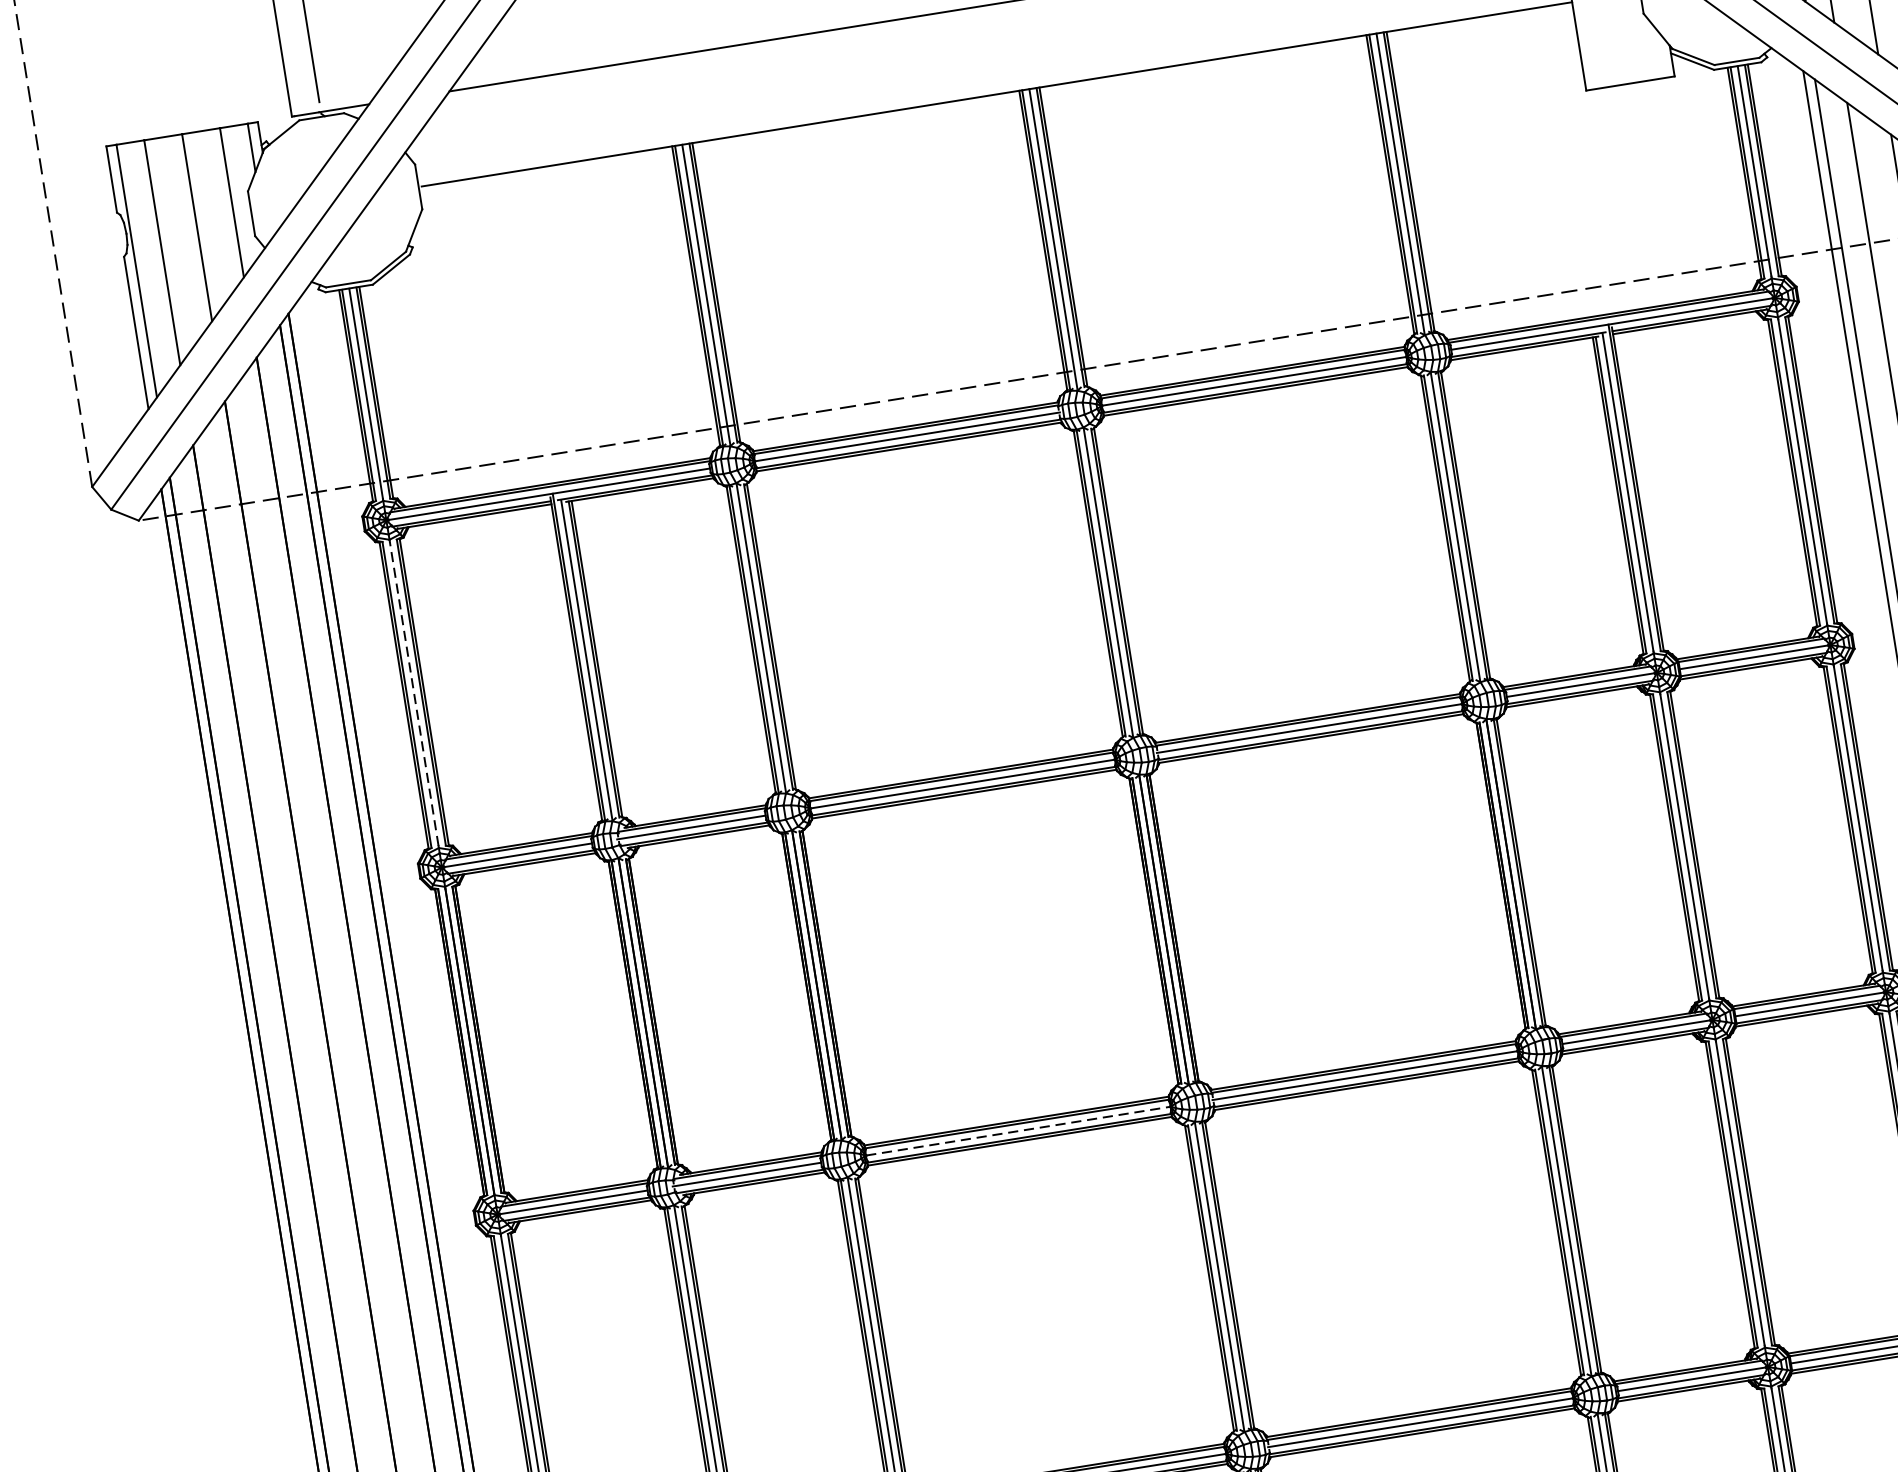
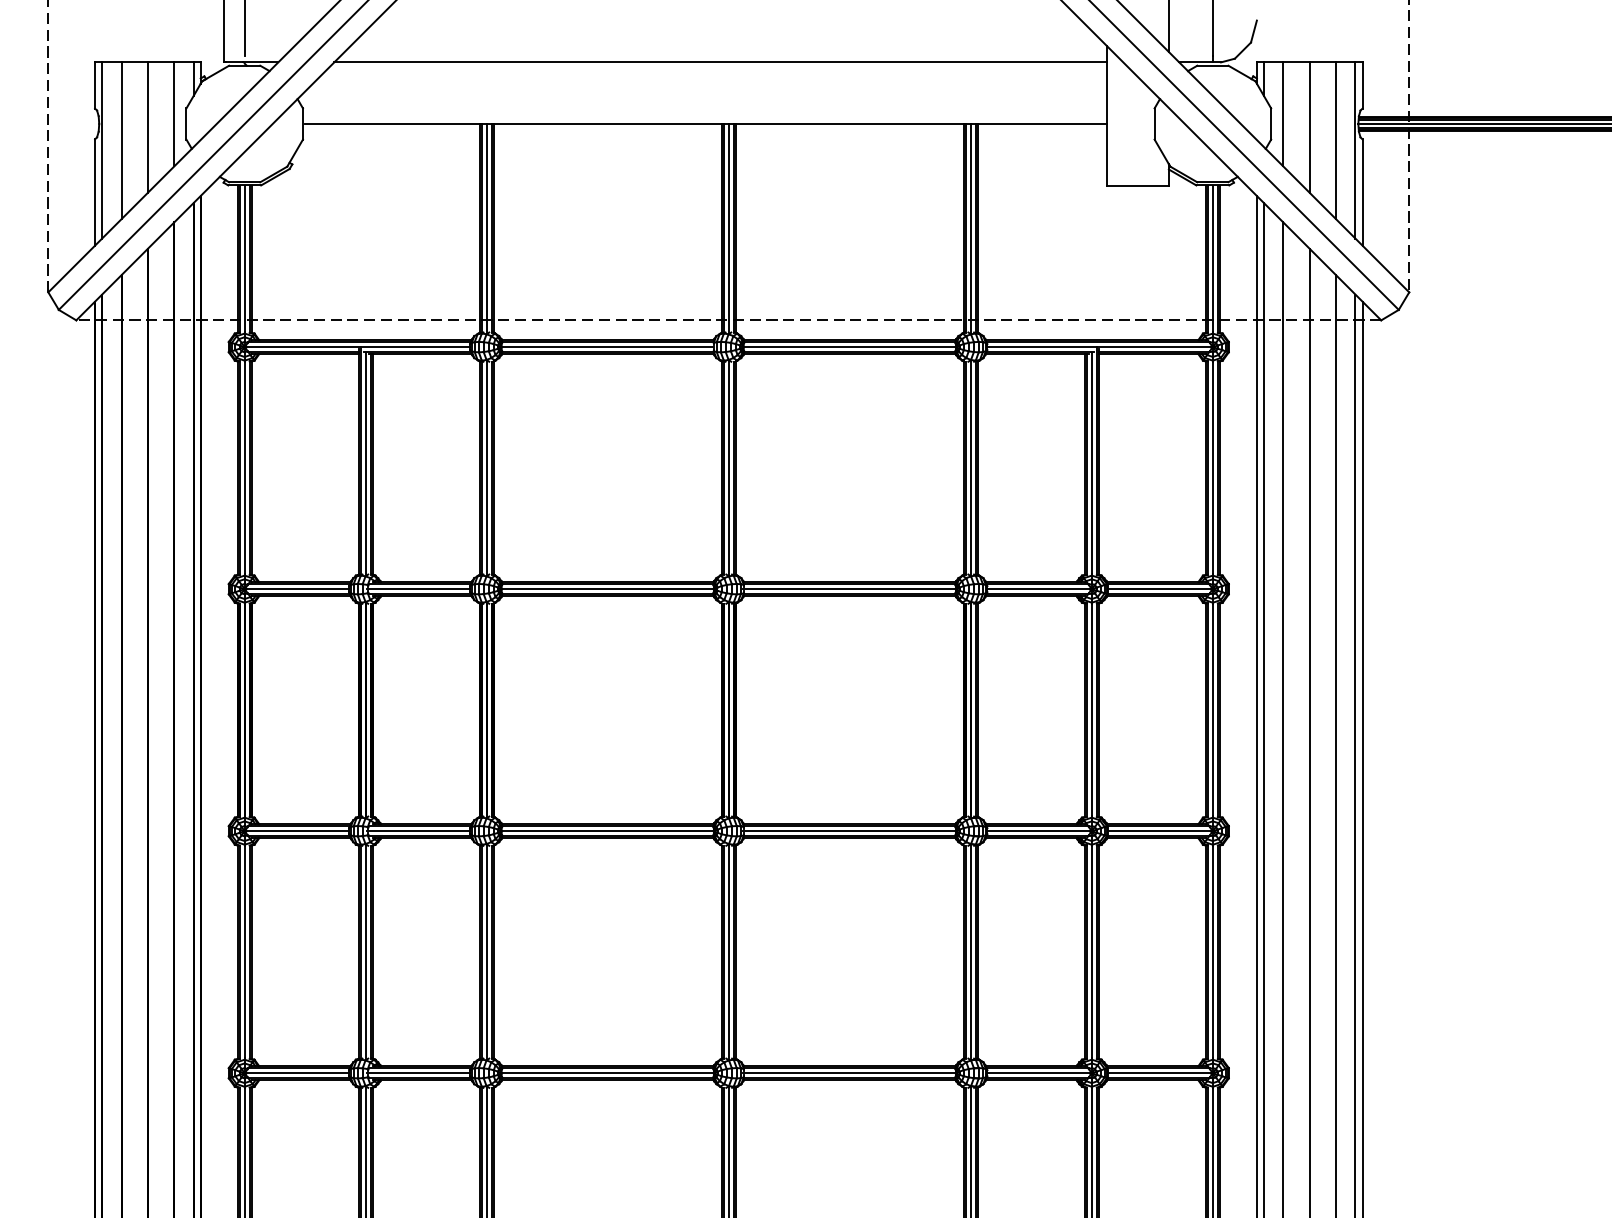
line: (413, 693) -> (244, 467), dashed -> solid
line: (1019, 1131) -> (608, 831), dashed -> solid

